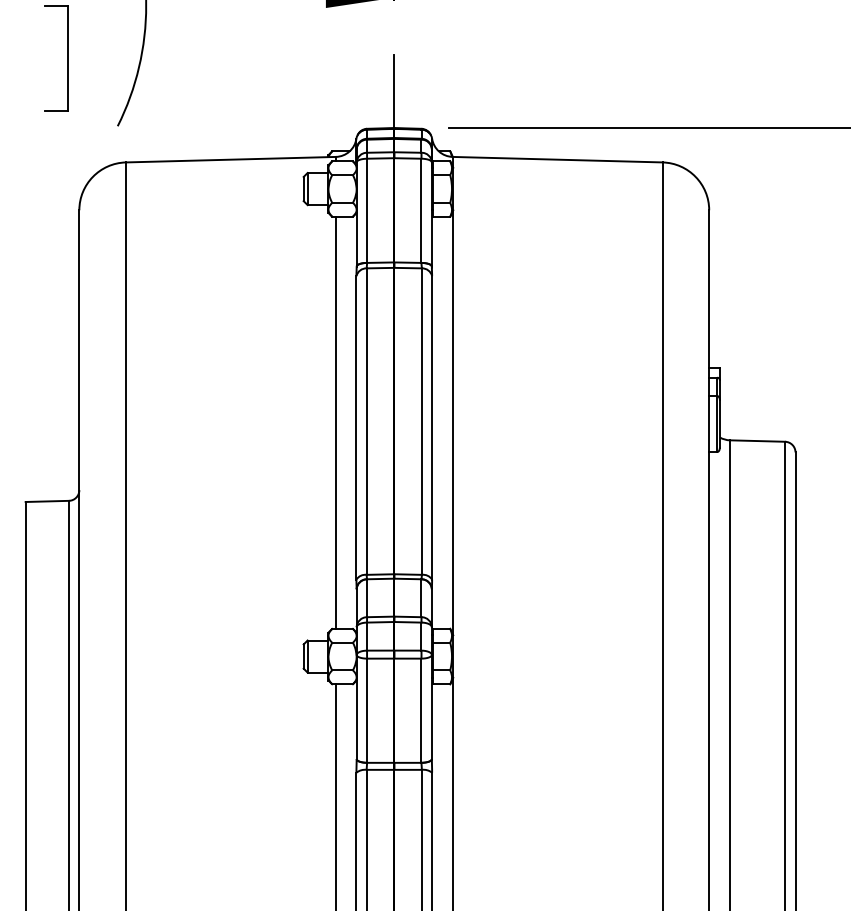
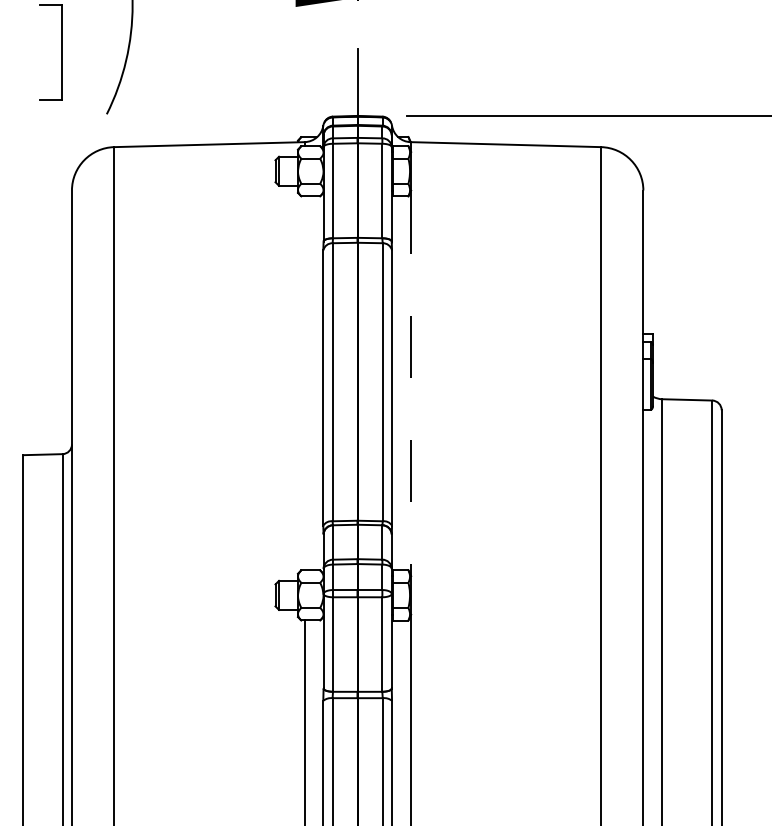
line: (335, 422) -> (304, 383), removed
line: (452, 423) -> (410, 383), solid -> dashed

